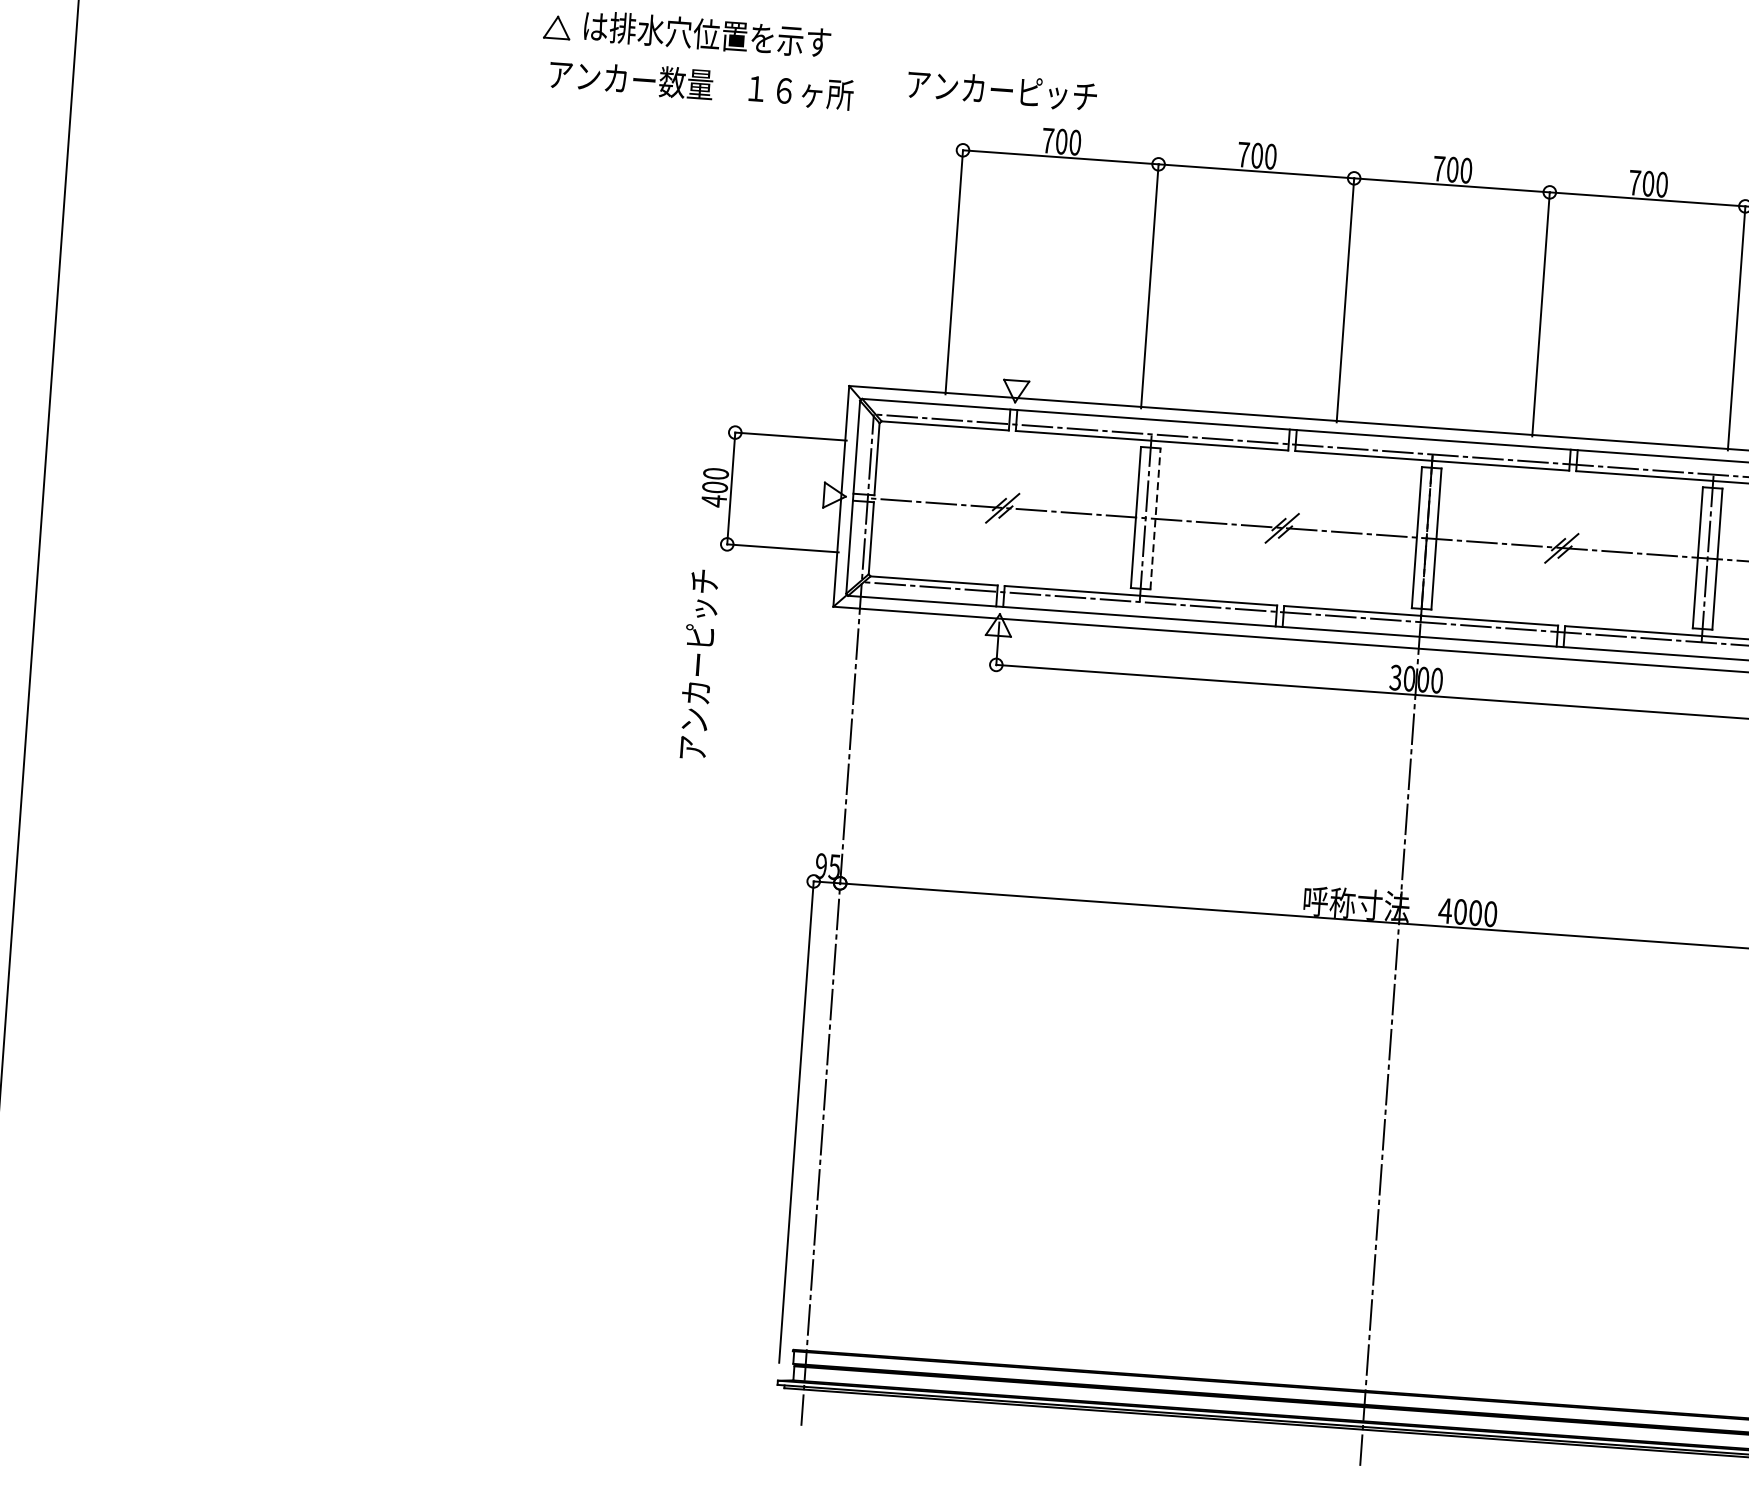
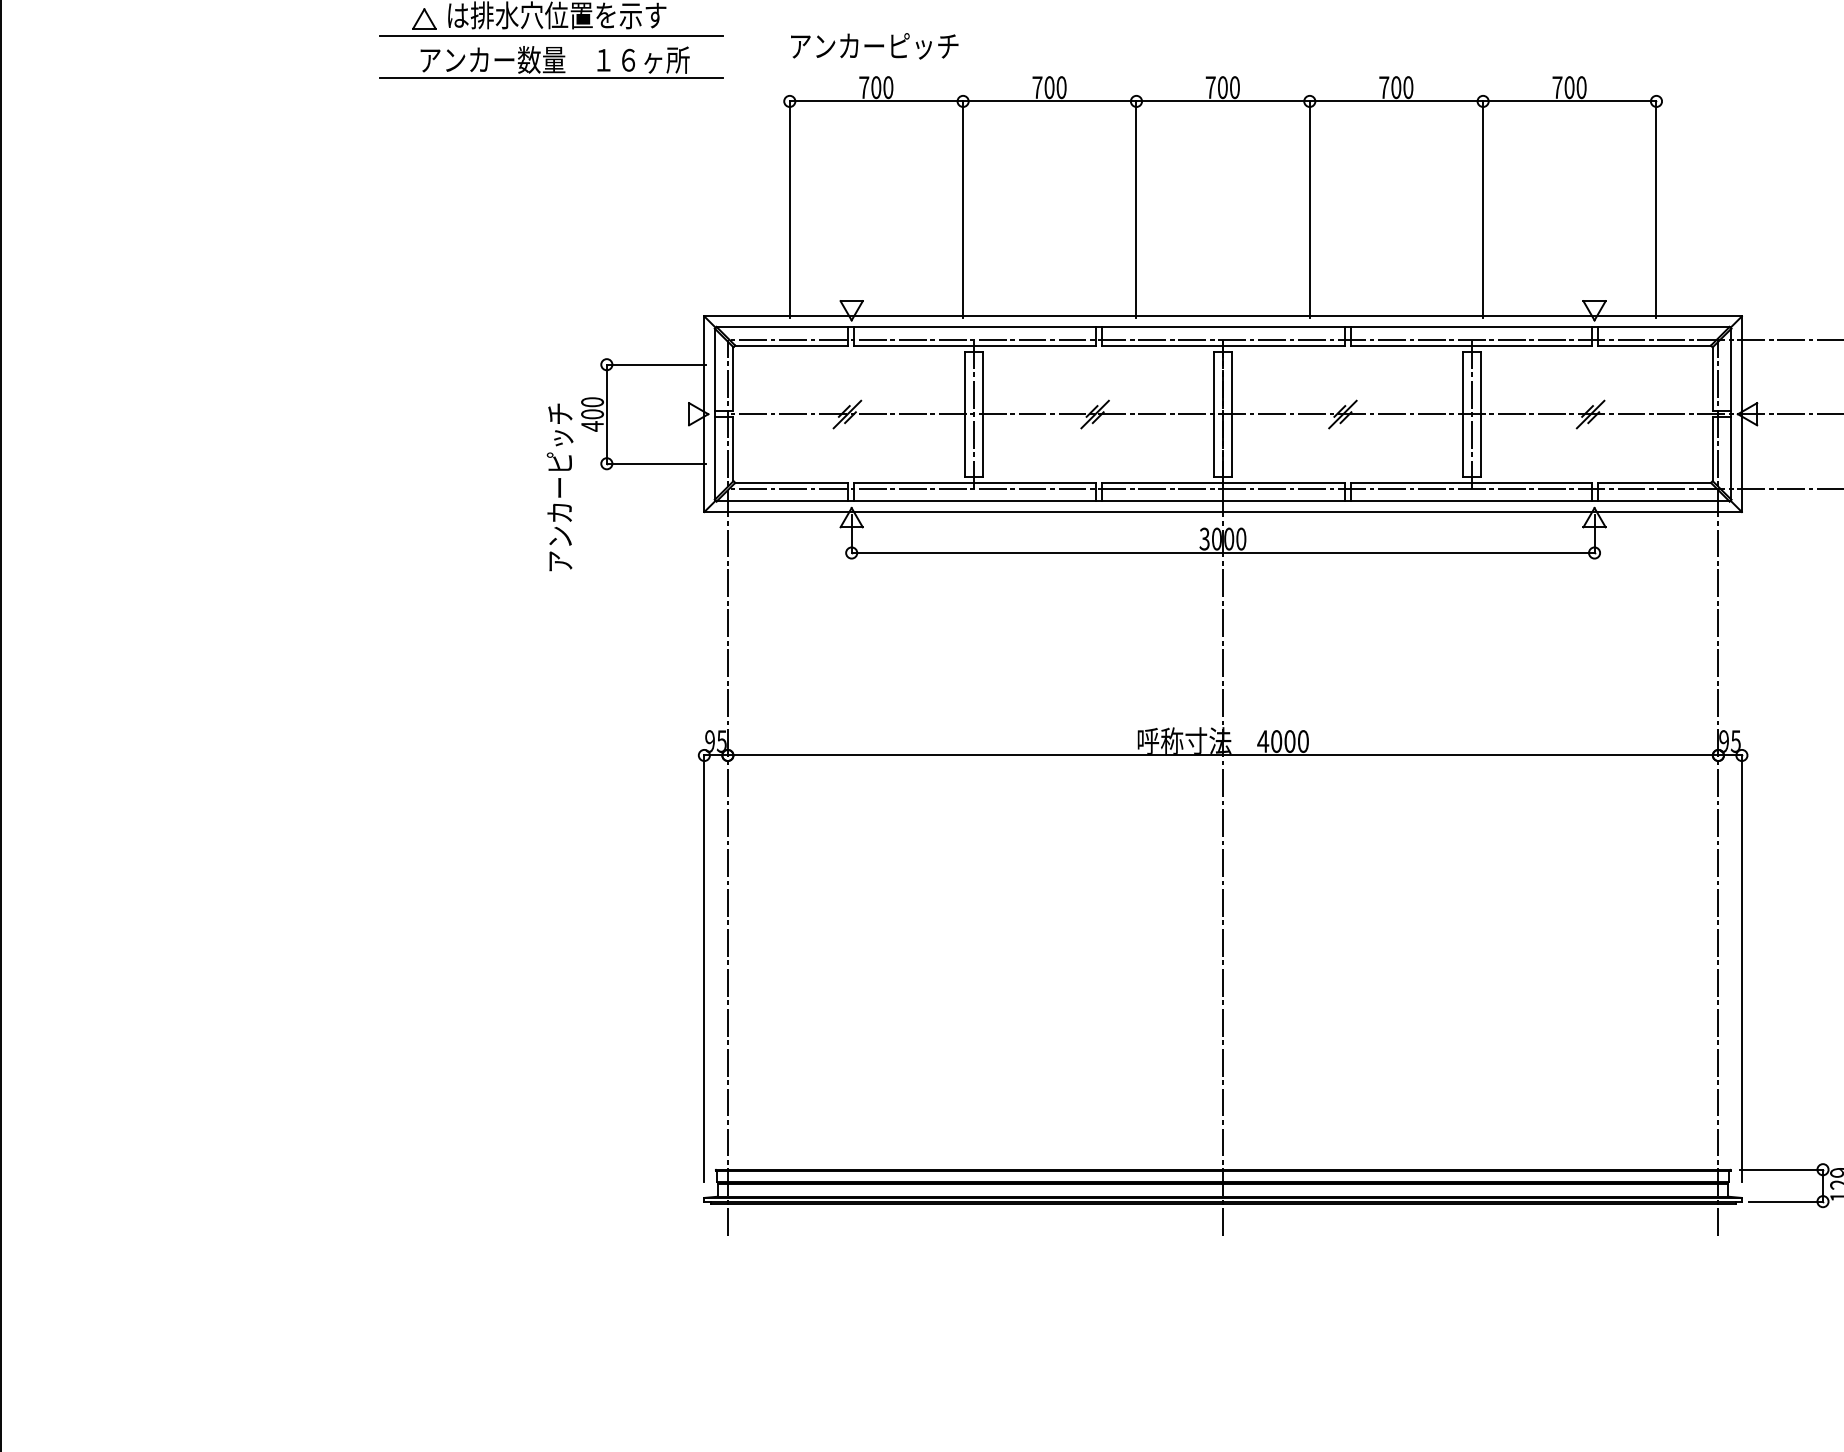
line: (699, 56) -> (551, 35), added
text: (1002, 90) -> (874, 46), moved
line: (695, 105) -> (551, 78), added
line: (1155, 518) -> (982, 413), dashed -> solid
text: (697, 664) -> (559, 487), moved

